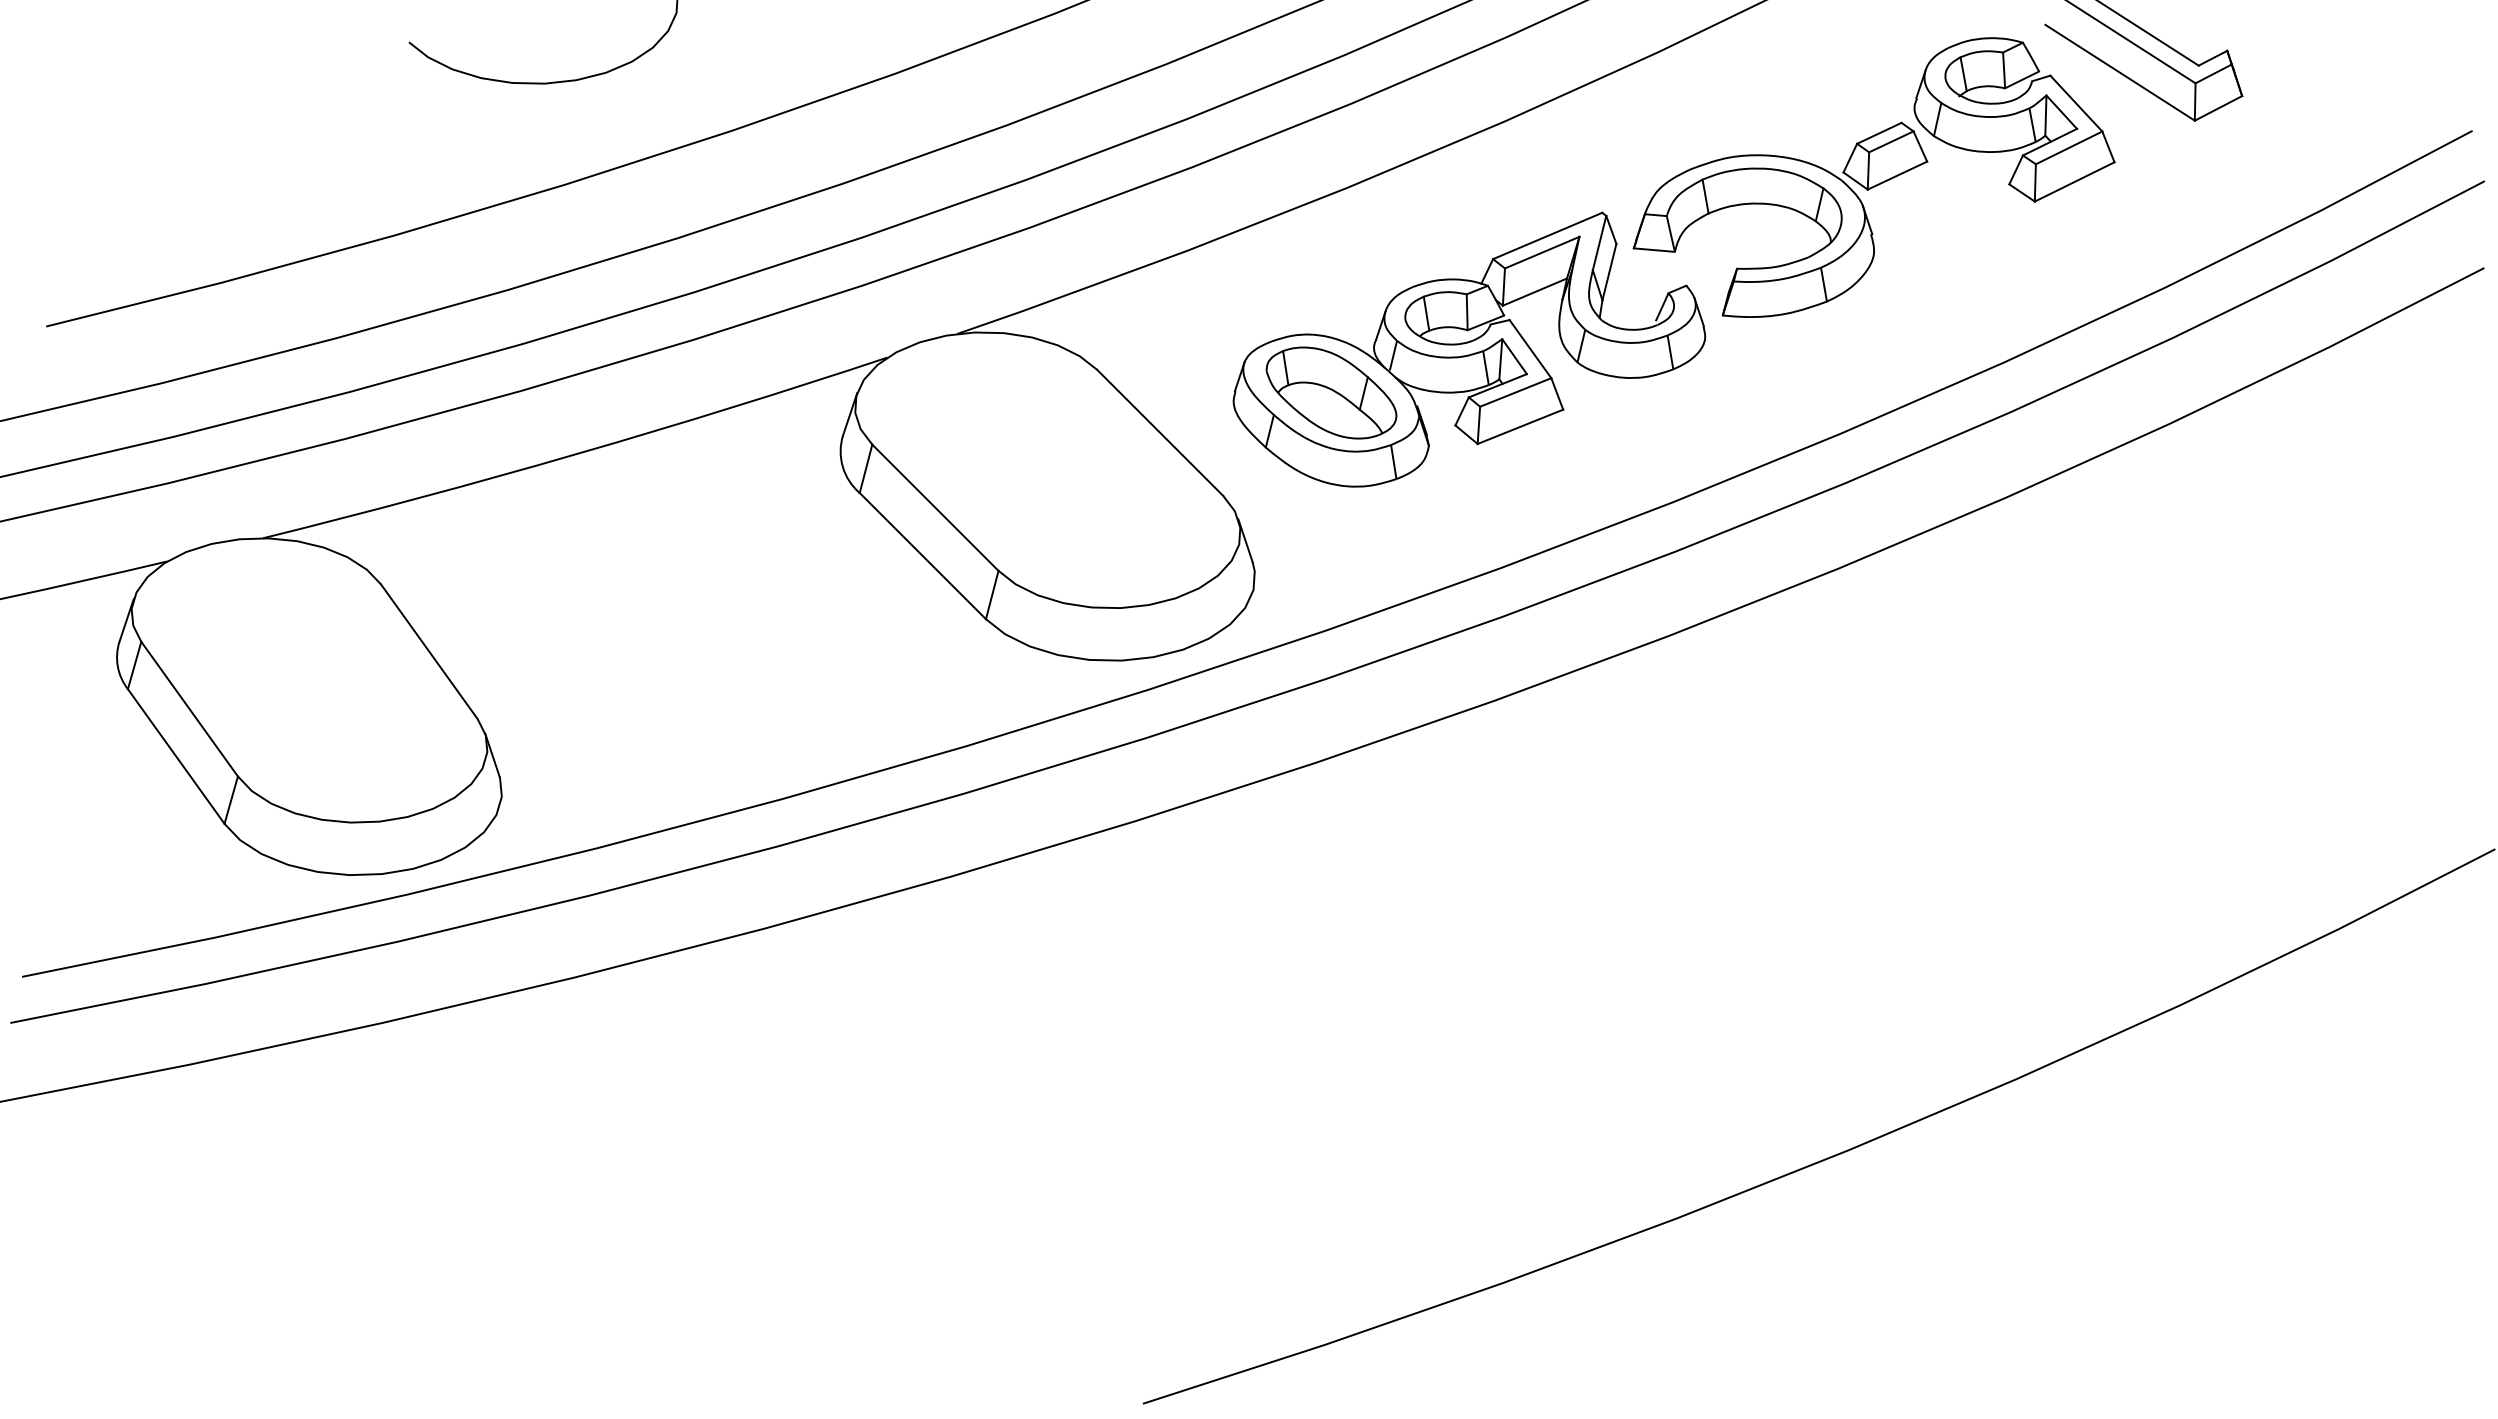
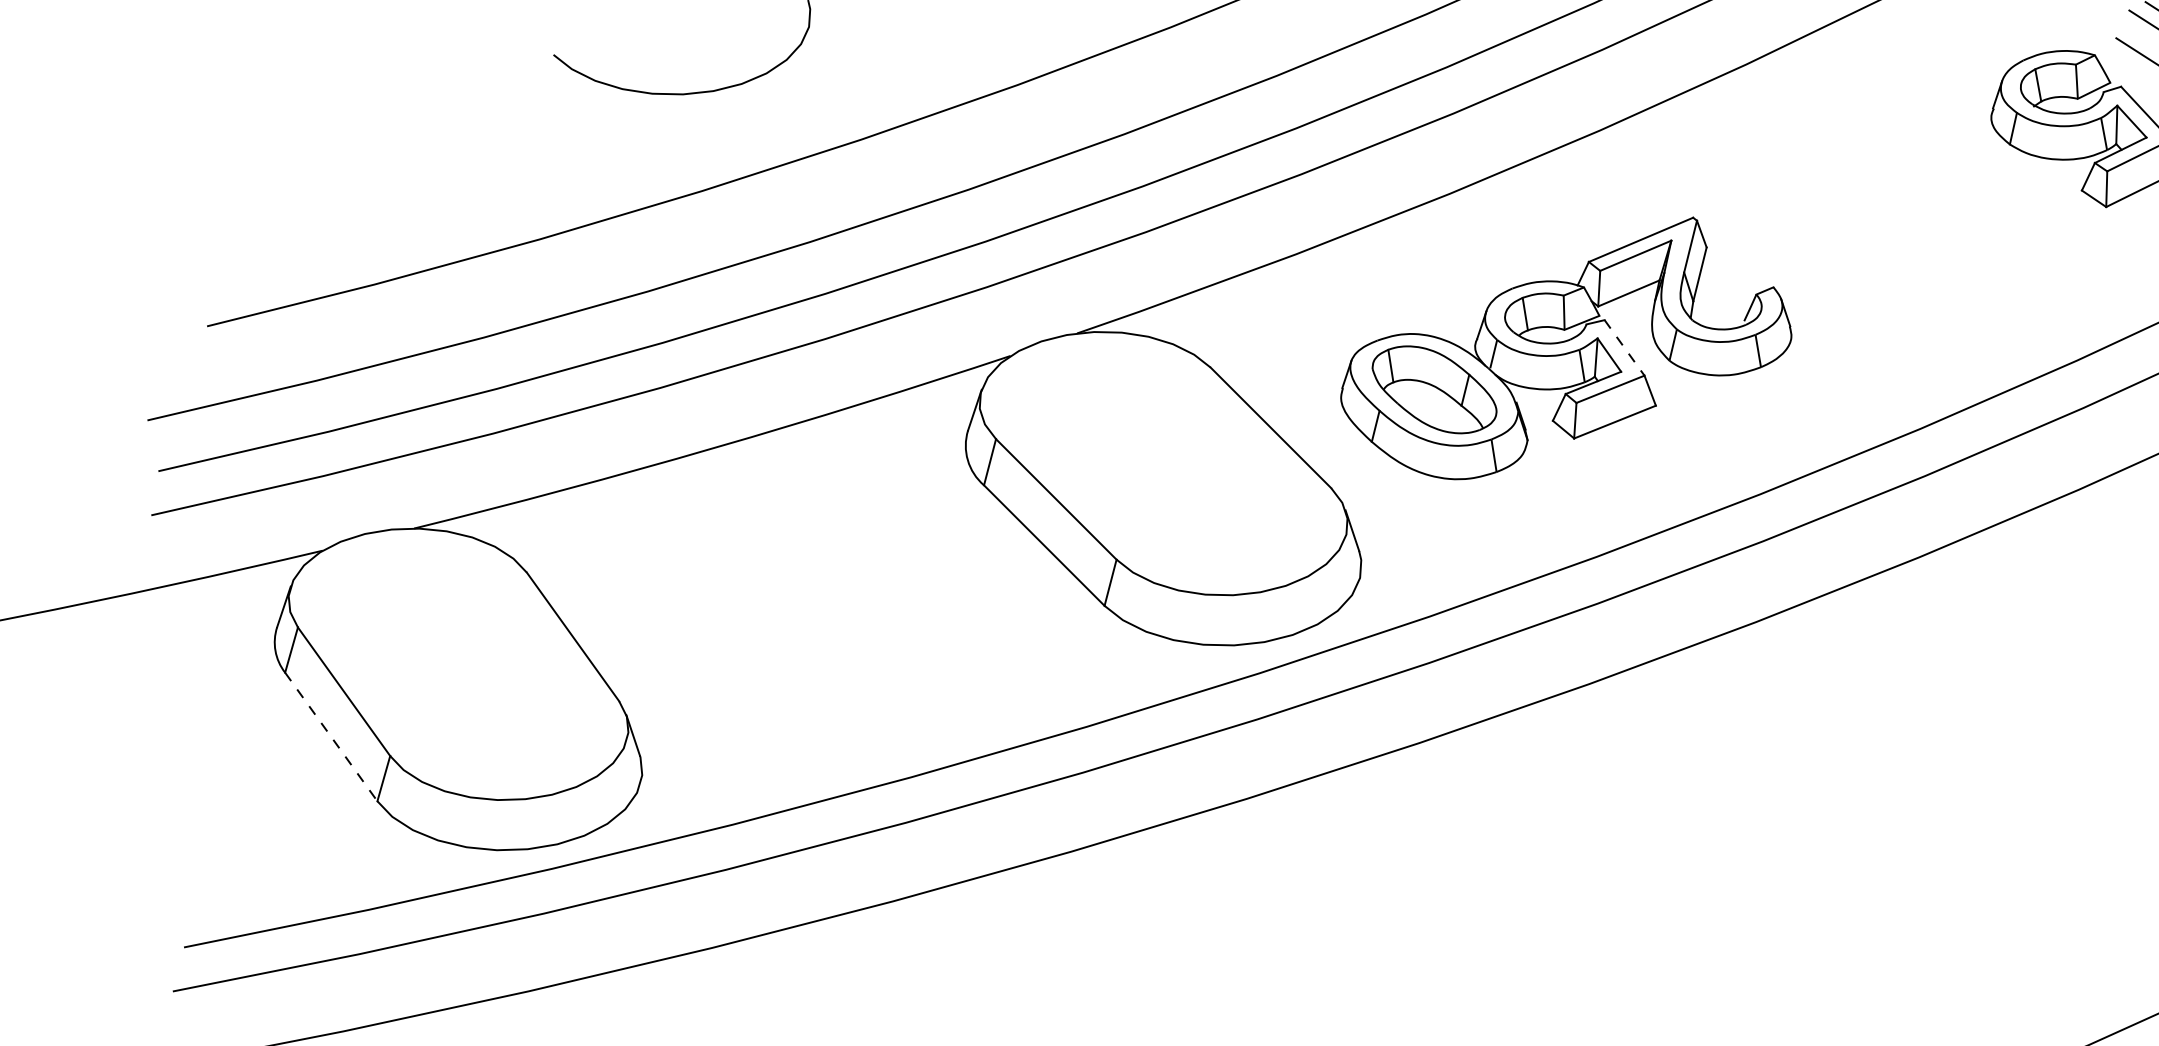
part: (1781, 207) -> (1864, 212), removed
line: (1530, 349) -> (1624, 348), solid -> dashed
line: (176, 756) -> (331, 736), solid -> dashed

